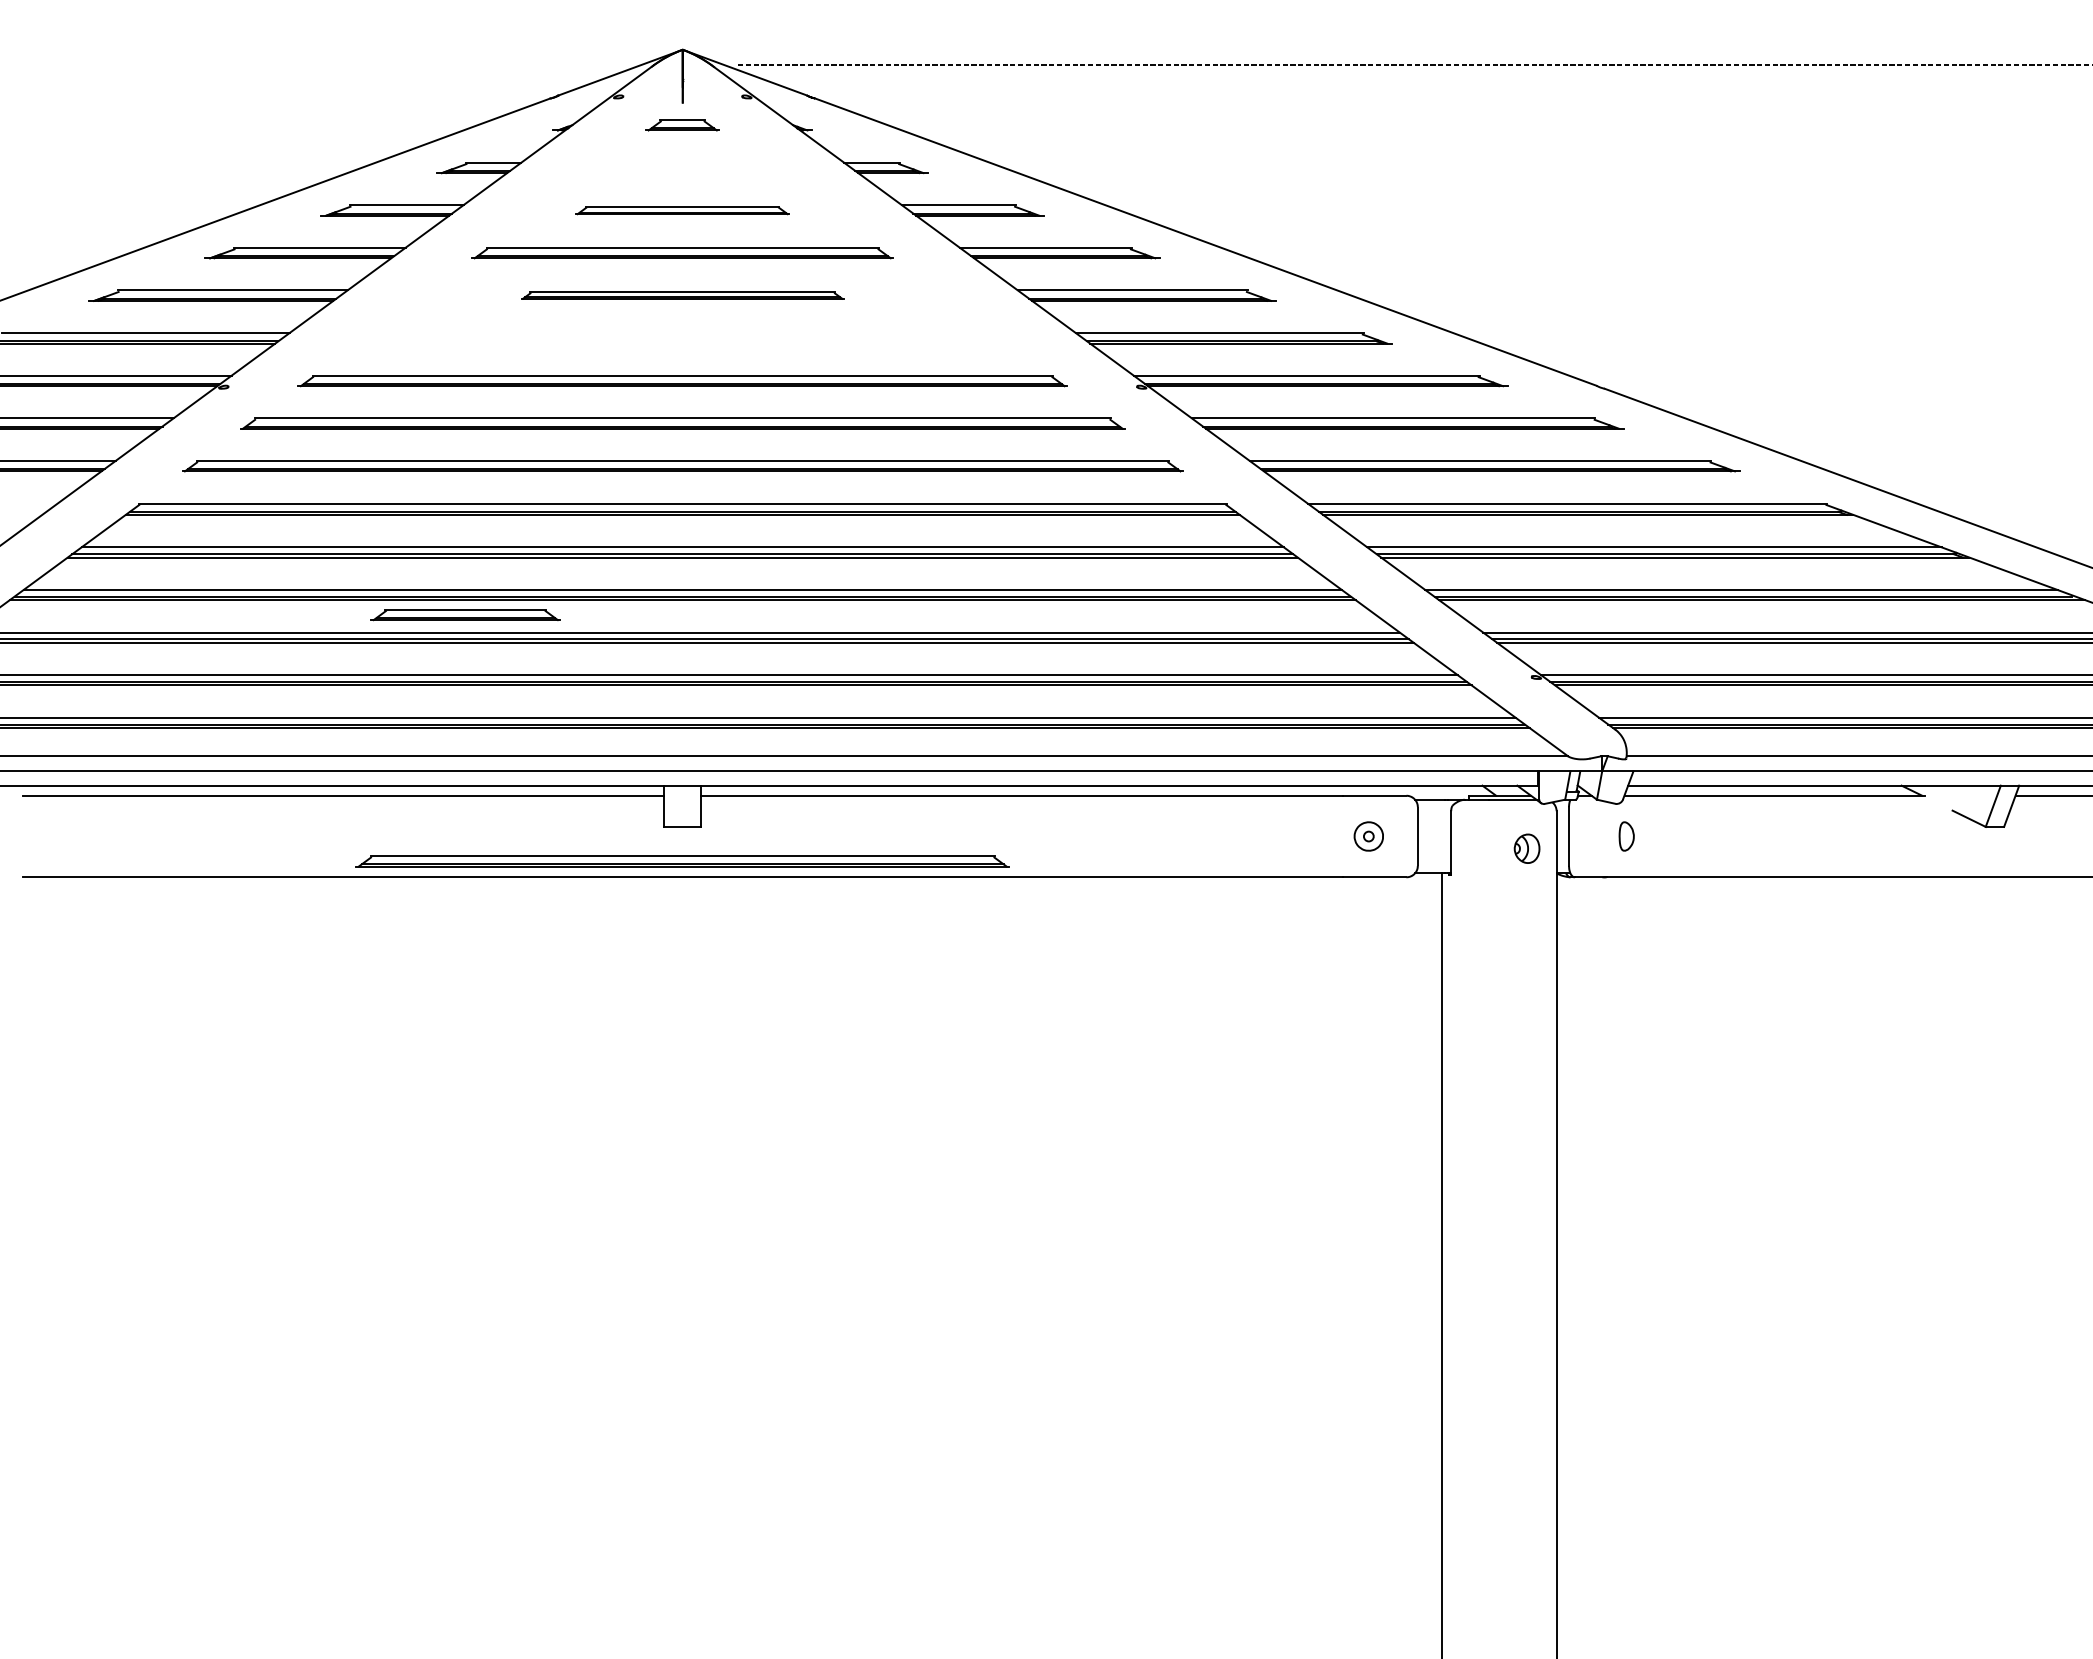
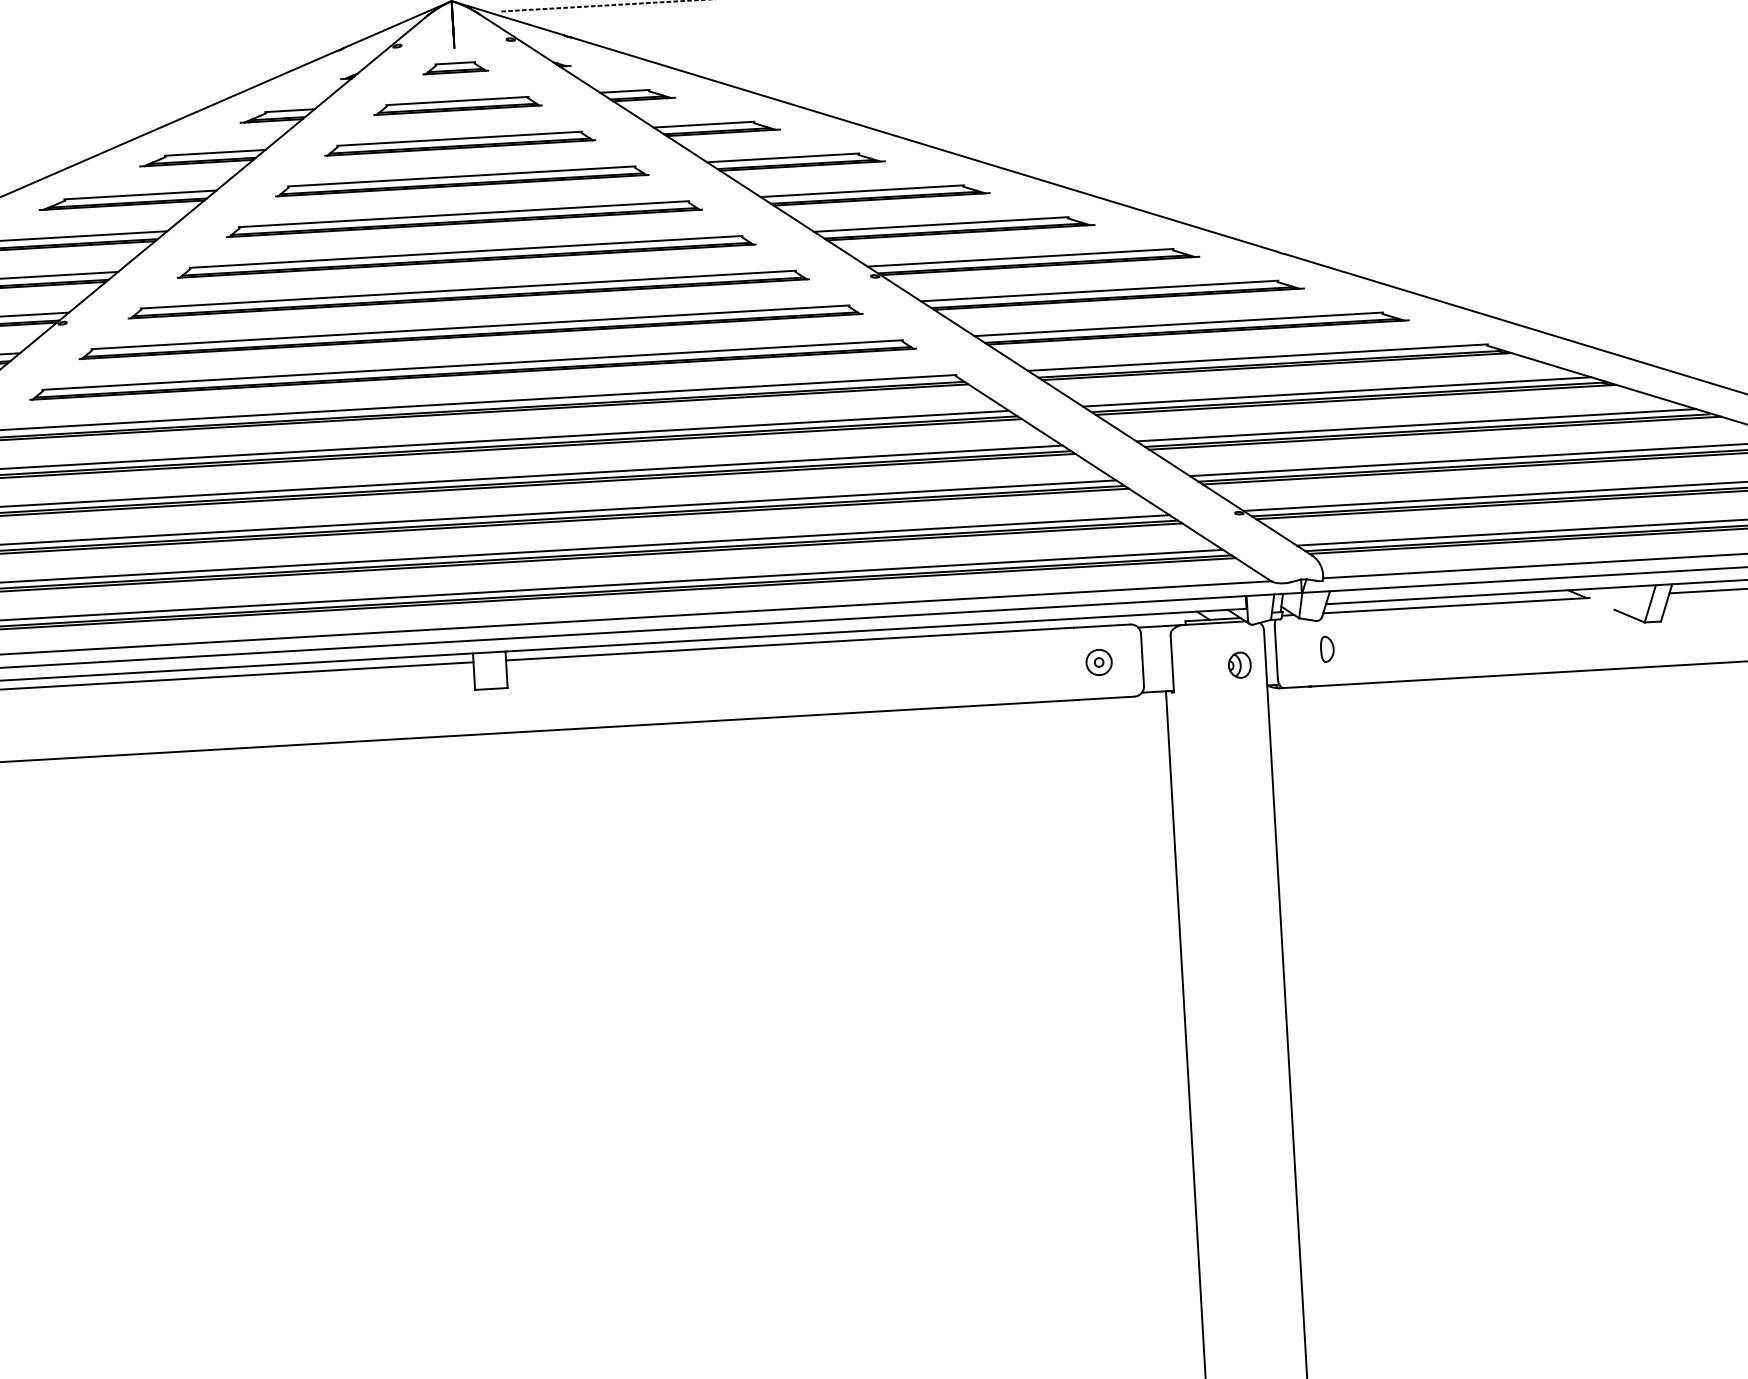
part: (682, 210) -> (459, 143), size x1.43
part: (682, 295) -> (464, 218), size x1.67
part: (465, 615) -> (457, 106), moved
part: (682, 861) -> (466, 256), moved

